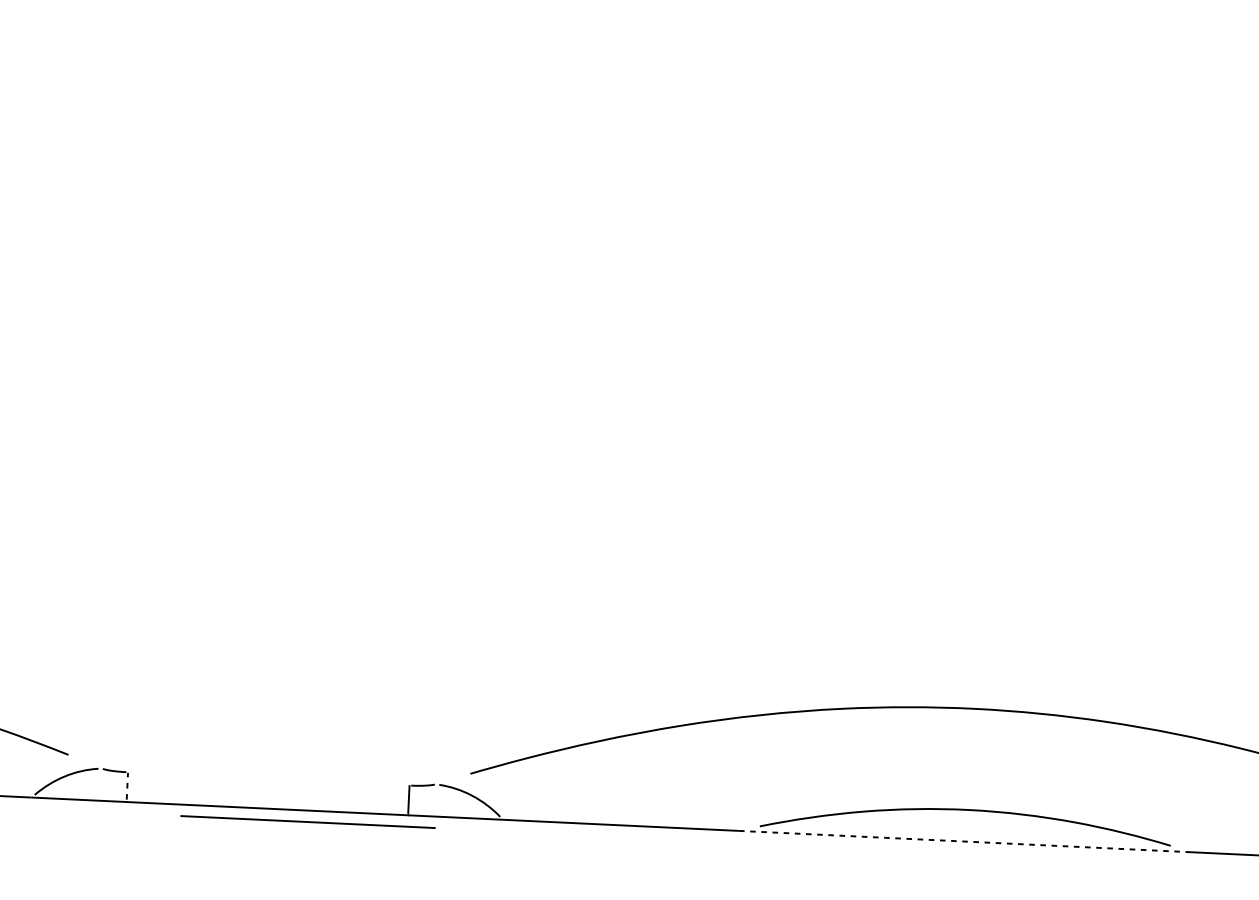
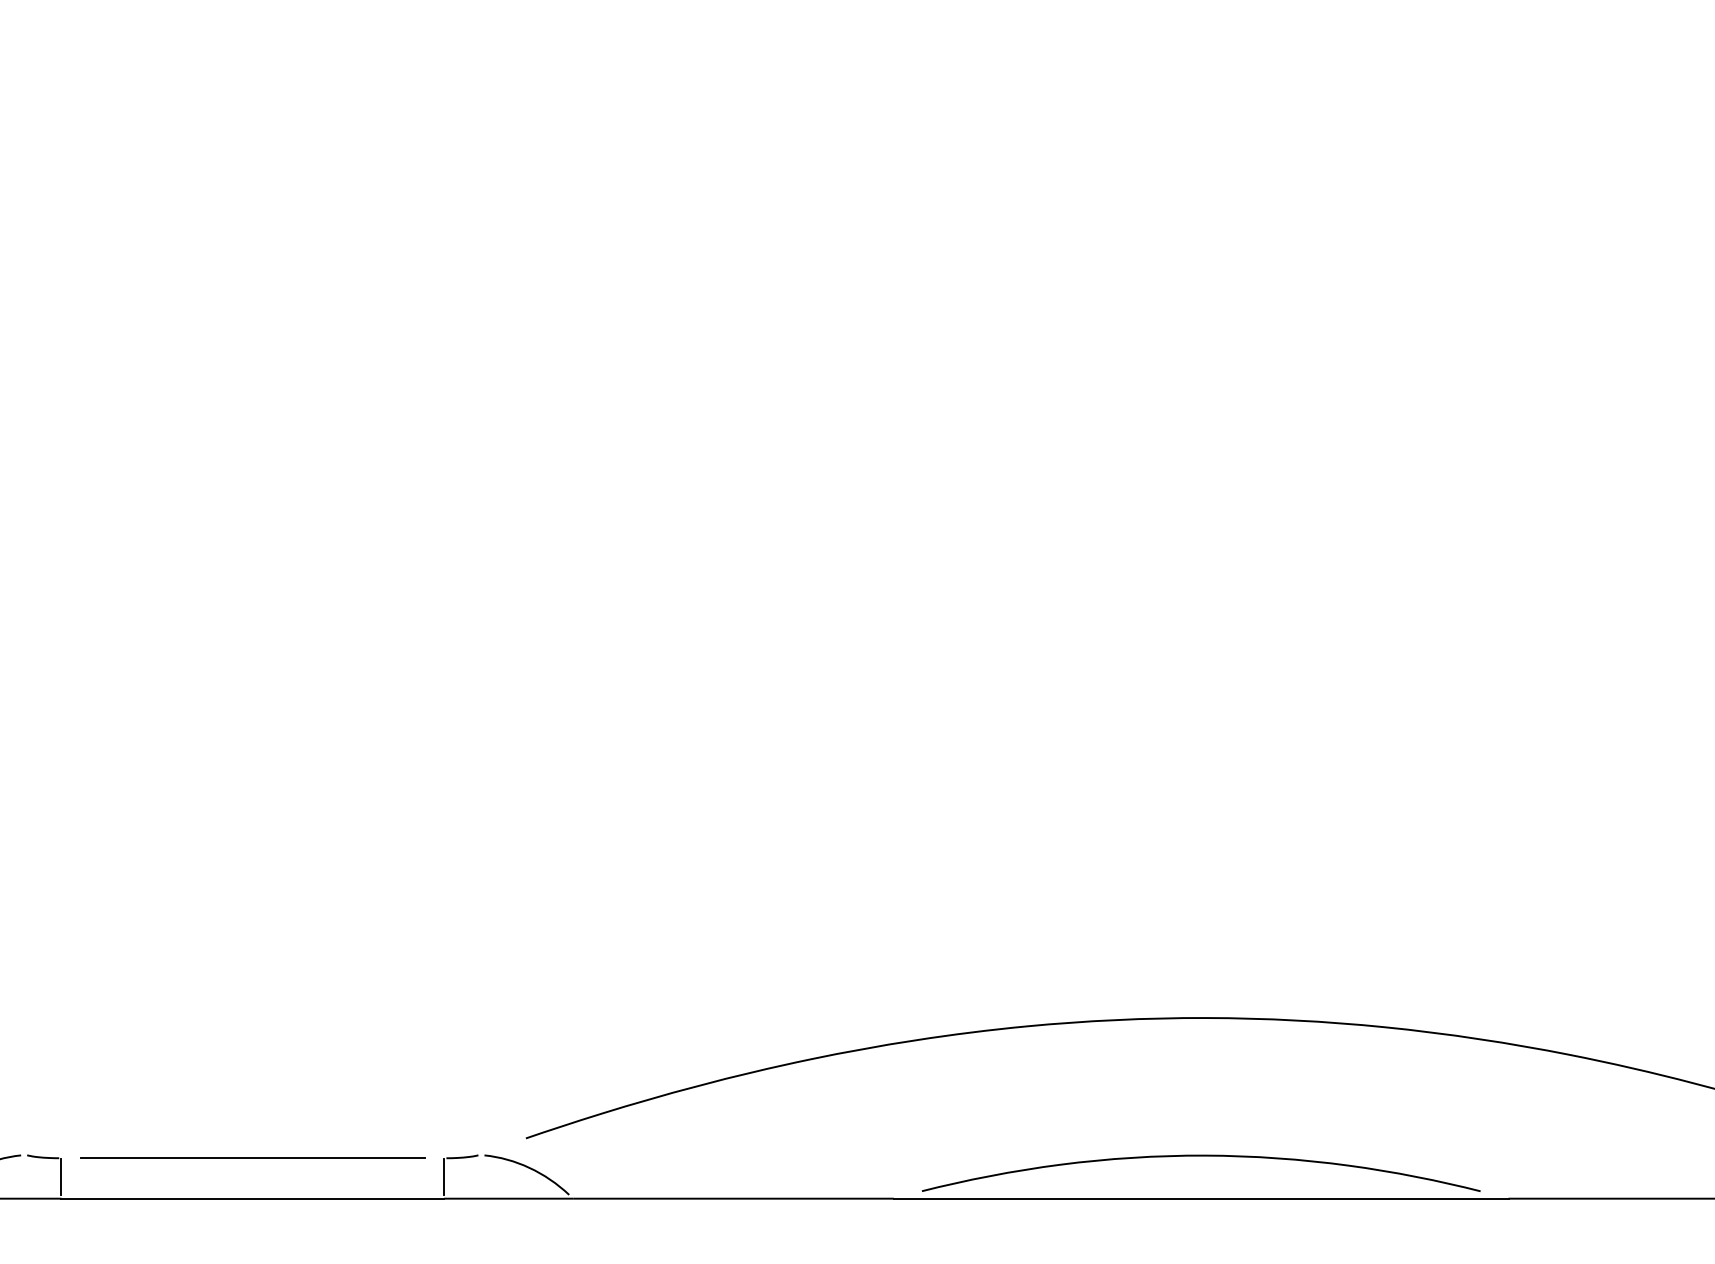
line: (127, 785) -> (61, 1176), dashed -> solid
line: (307, 821) -> (252, 1157), moved
line: (964, 841) -> (1200, 1198), dashed -> solid

